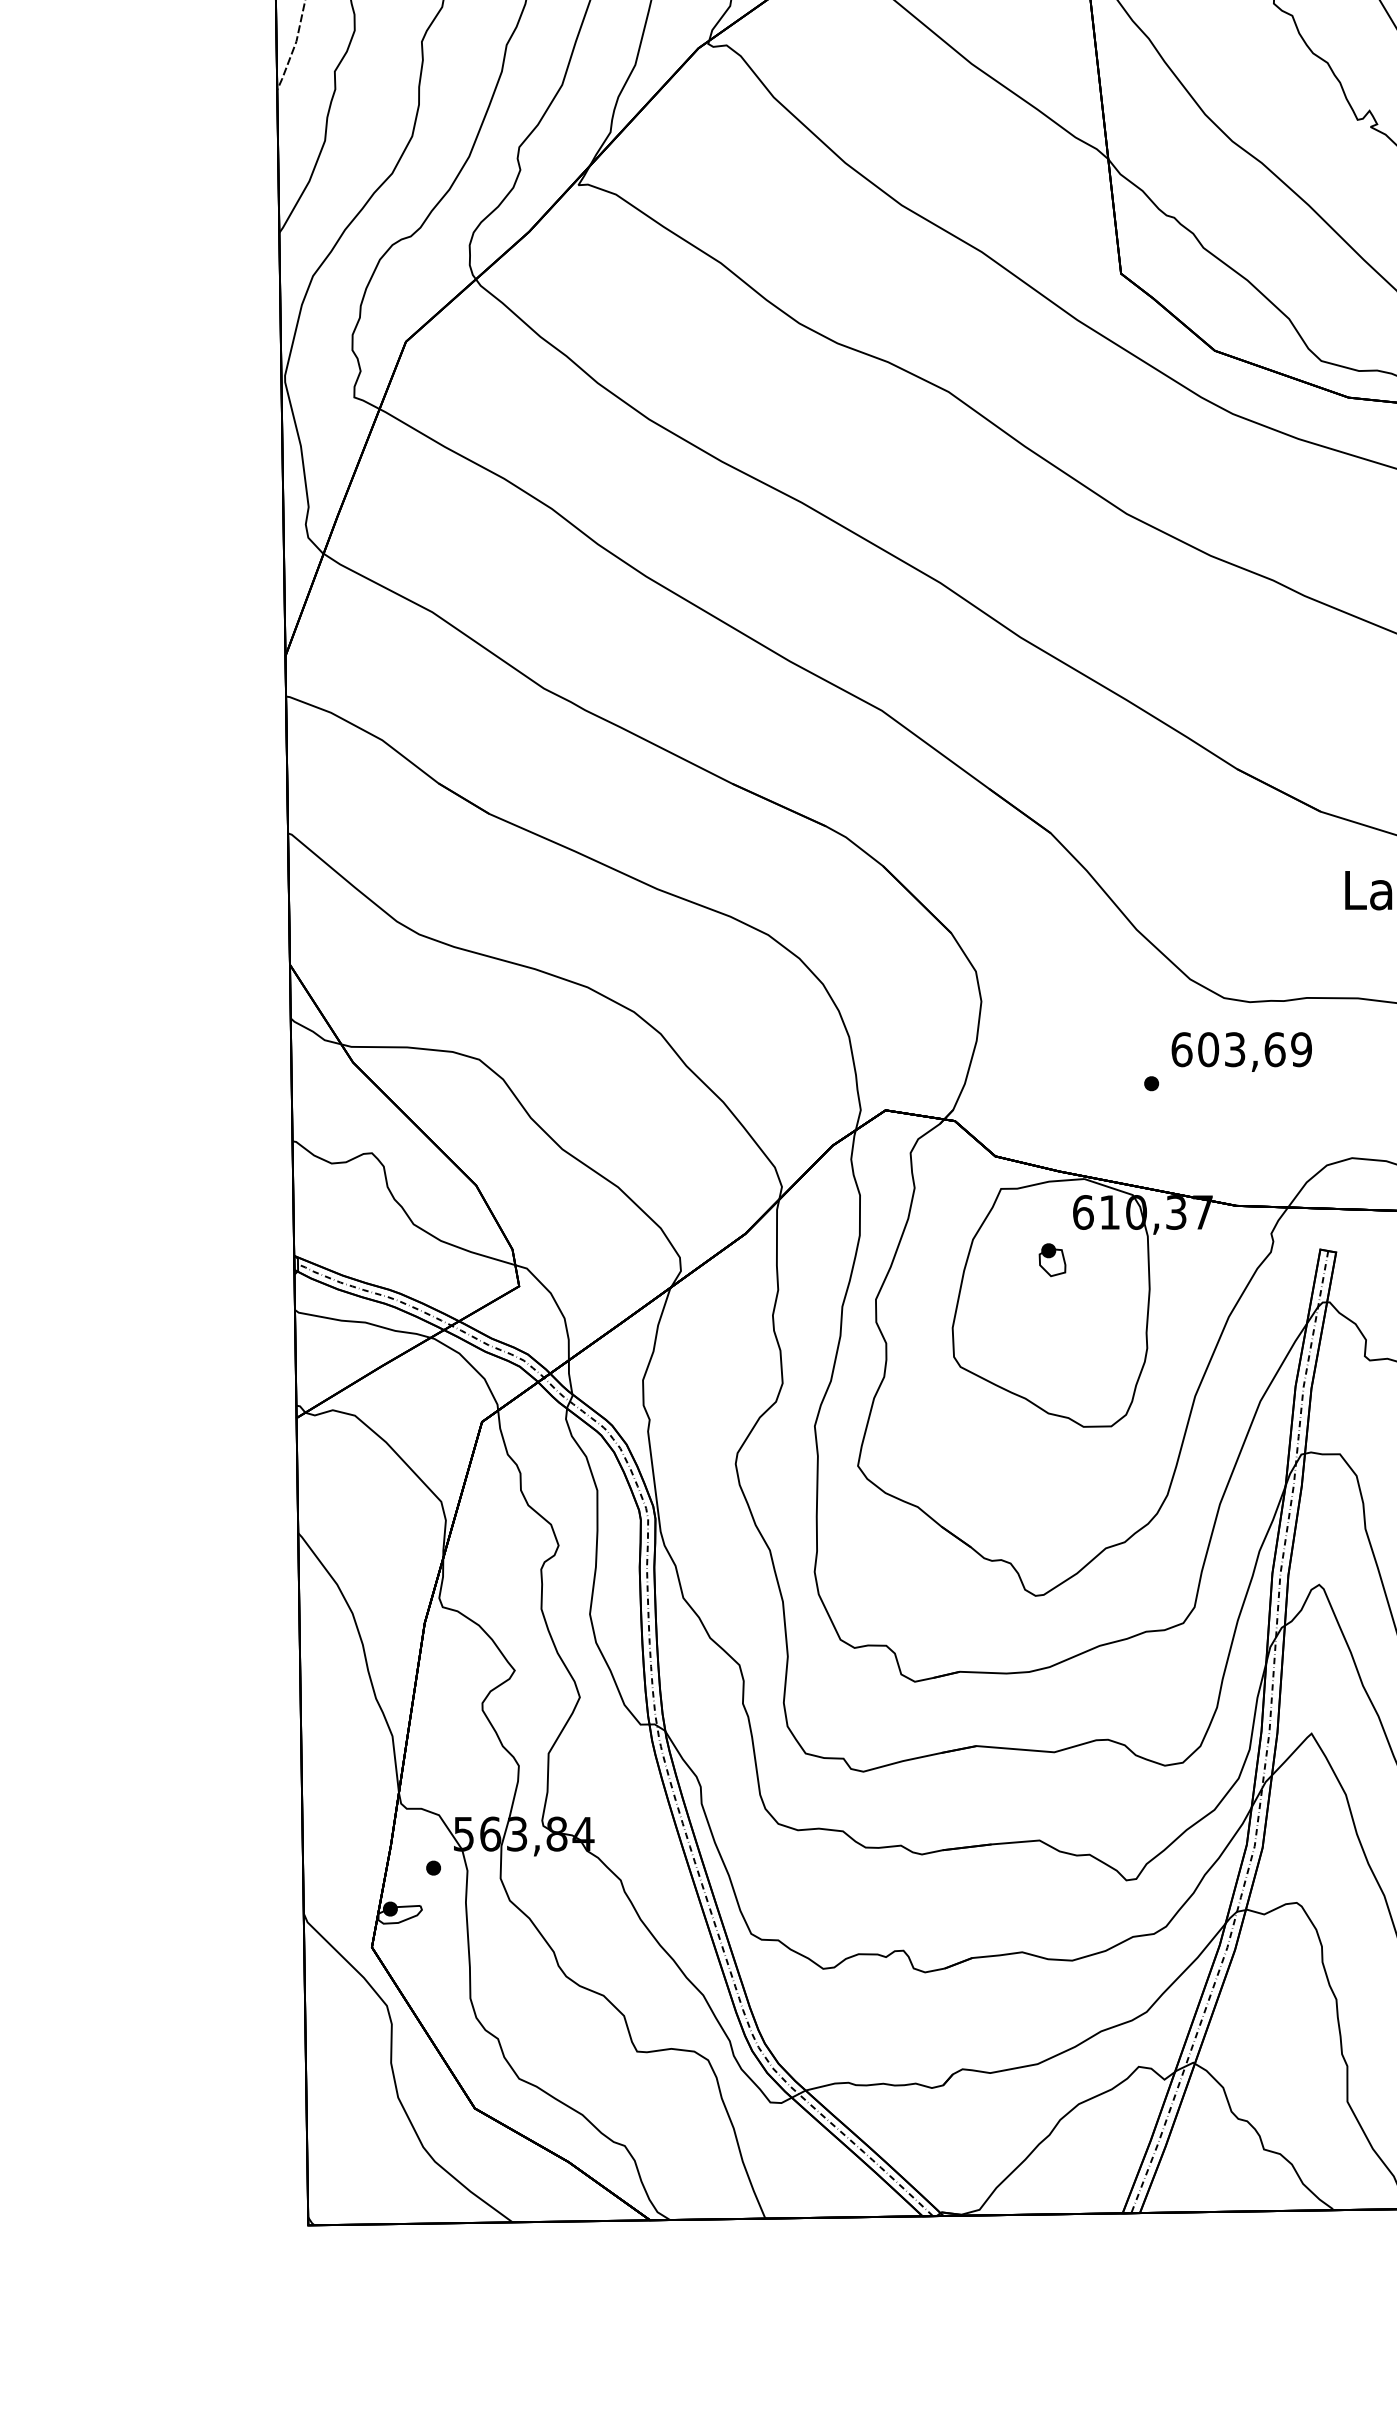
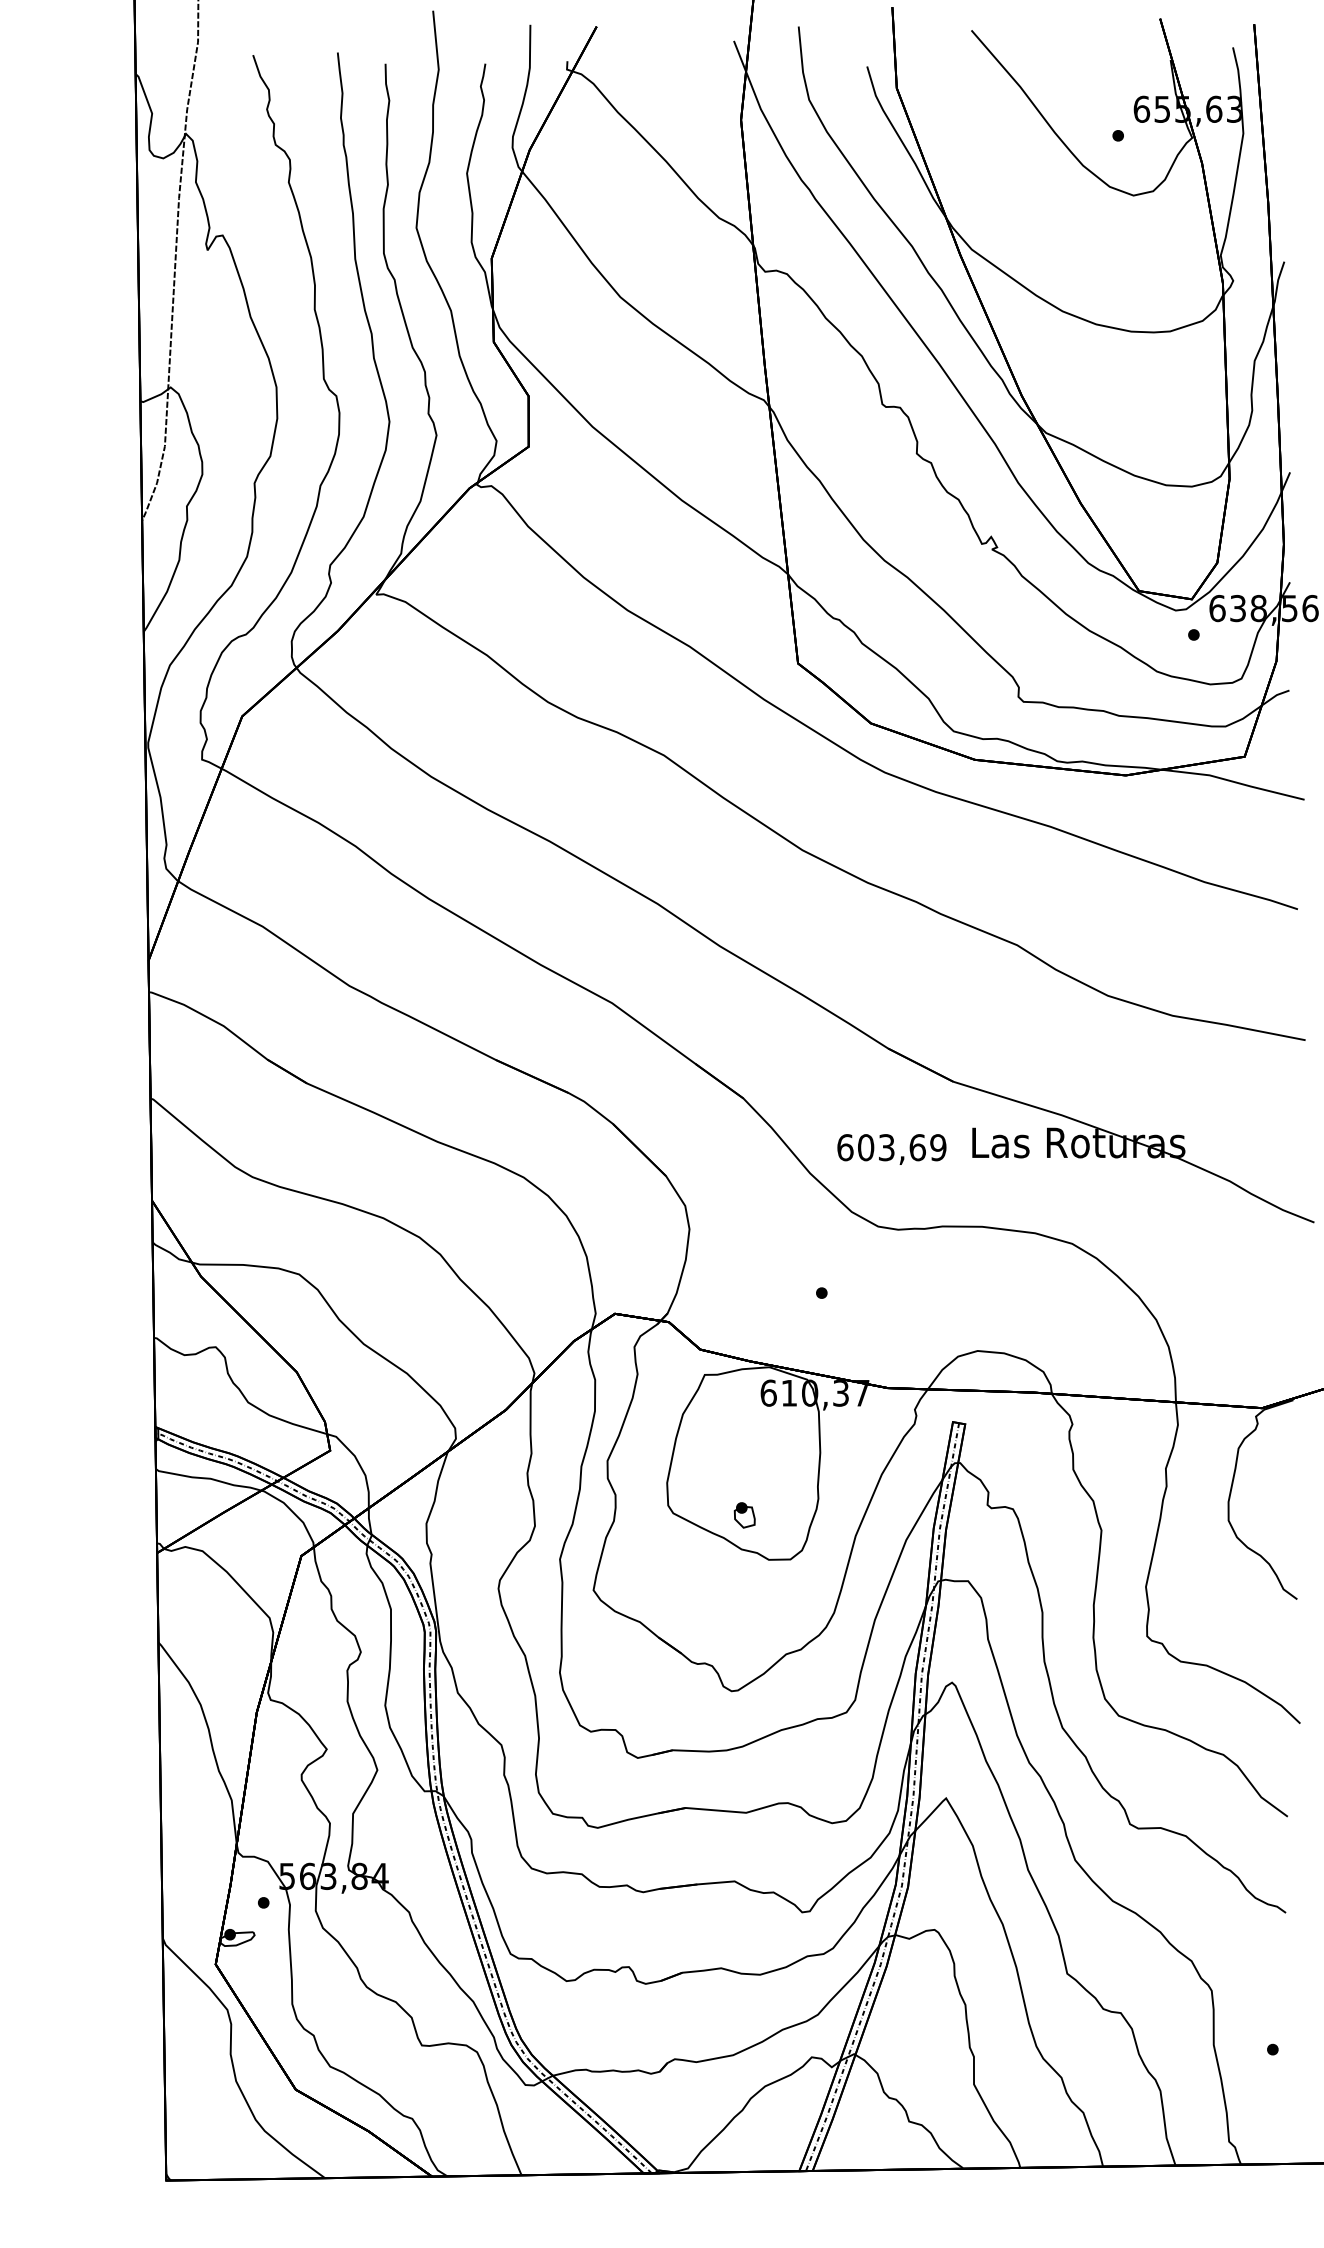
text: (1241, 1052) -> (891, 1149), moved
part: (1052, 1260) -> (744, 1515), moved

